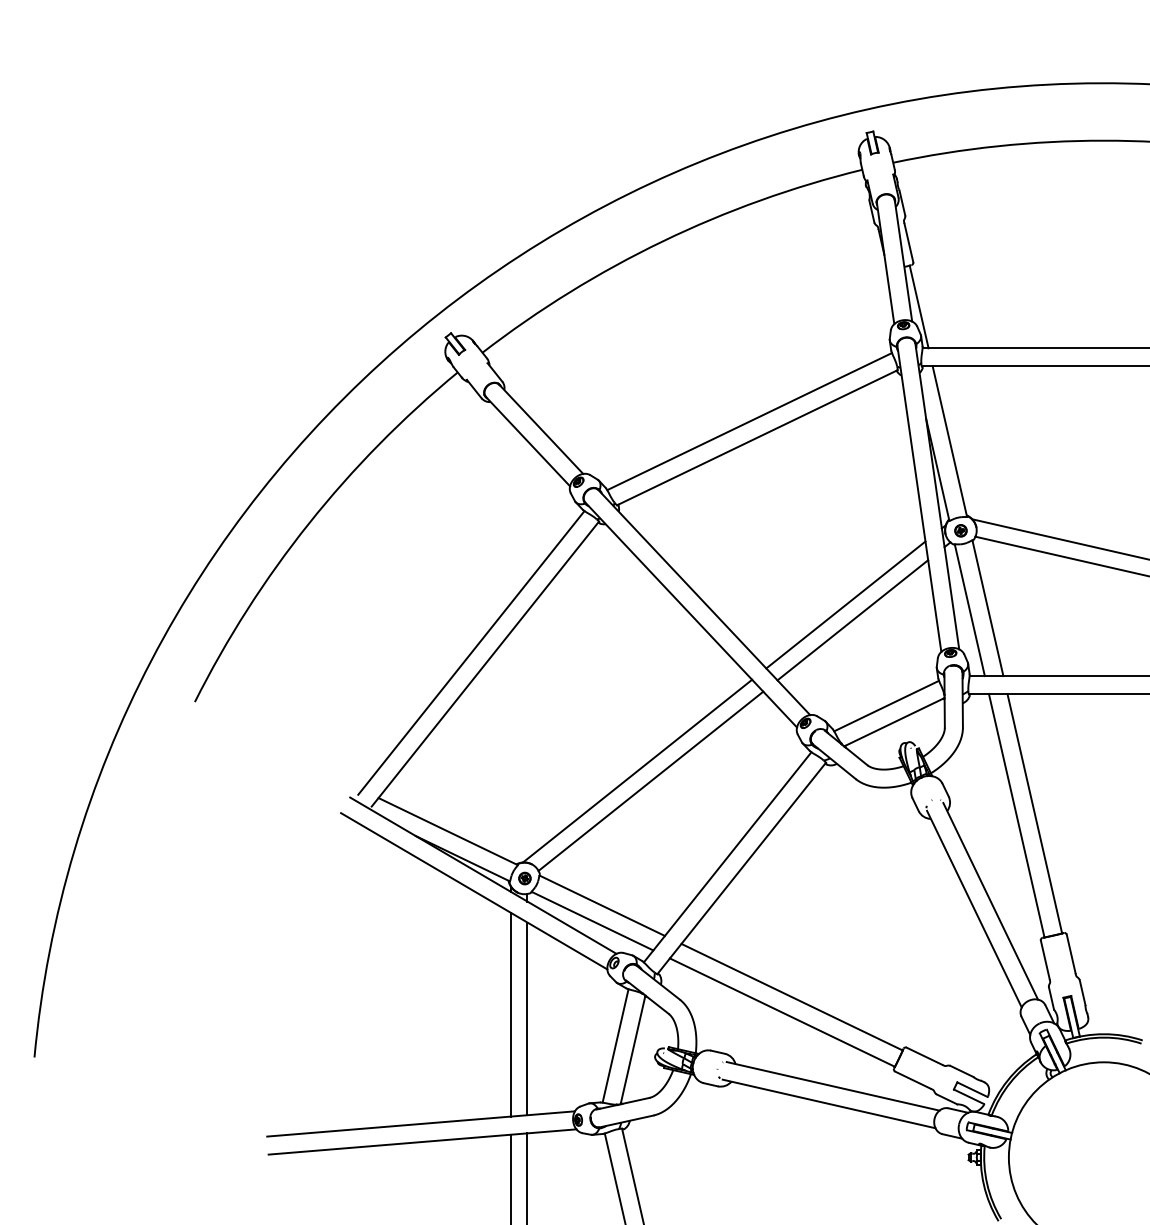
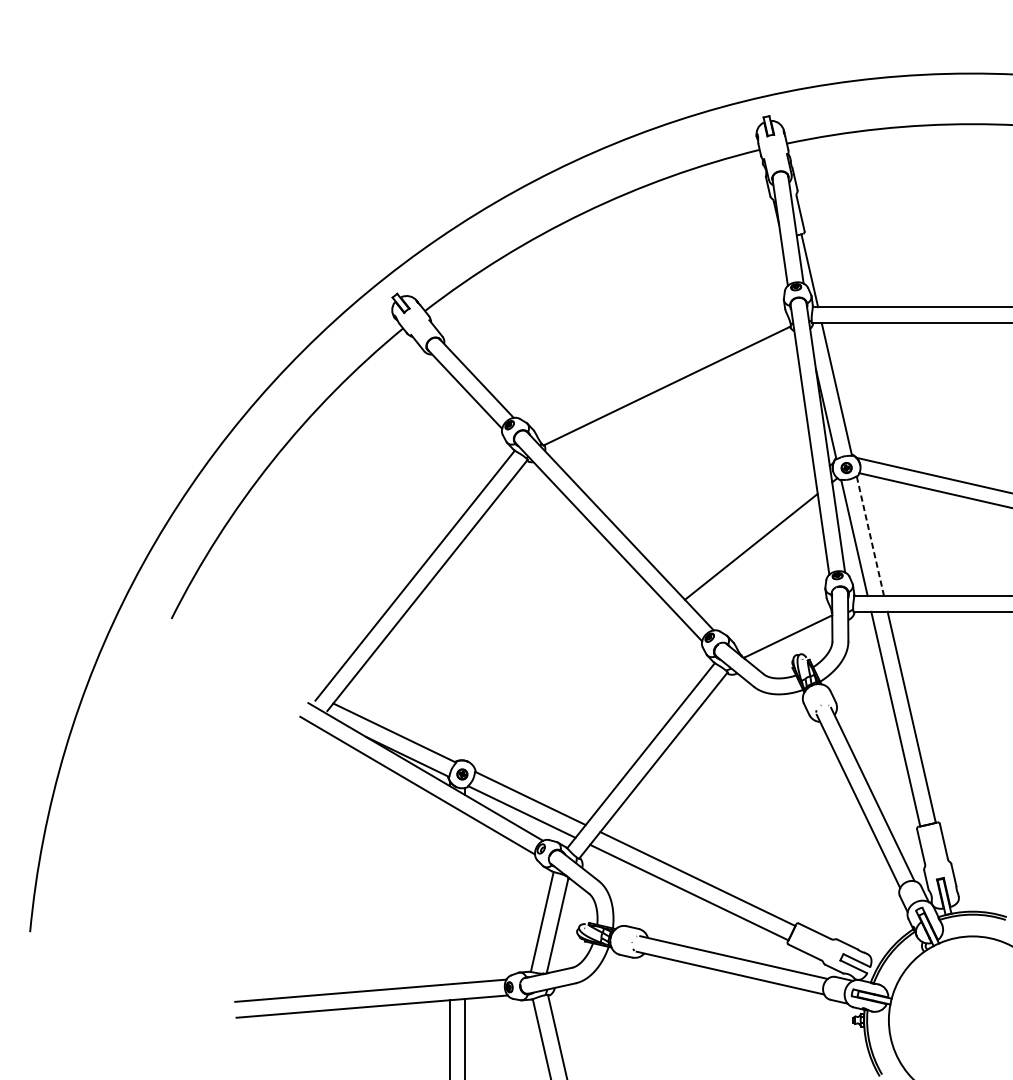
line: (749, 421) -> (660, 371), removed
line: (845, 604) -> (744, 532), removed
line: (987, 608) -> (870, 536), solid -> dashed
line: (886, 705) -> (781, 621), removed
line: (637, 770) -> (561, 679), removed
line: (650, 780) -> (573, 688), removed
line: (511, 1014) -> (450, 894), removed
line: (527, 1018) -> (464, 897), removed

